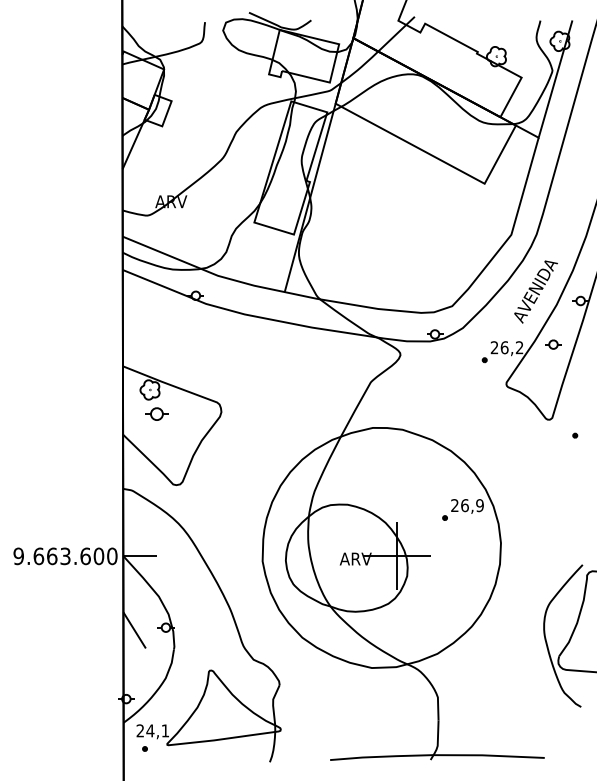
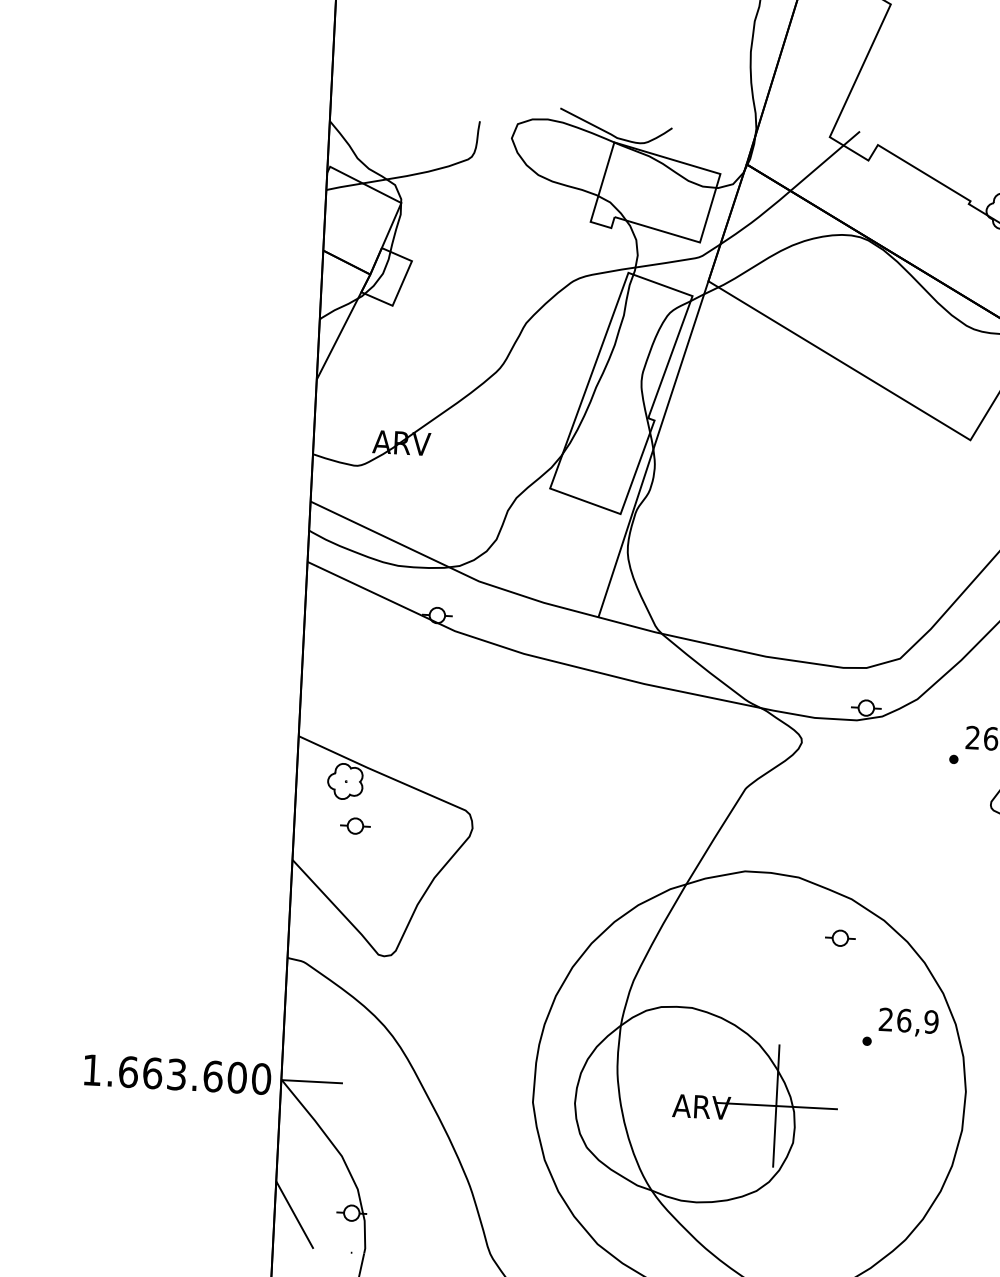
part: (156, 414) -> (354, 826), size x0.71
part: (427, 462) -> (840, 939), added
text: (18, 556) -> (91, 1070), 9.663.600 -> 1.663.600

